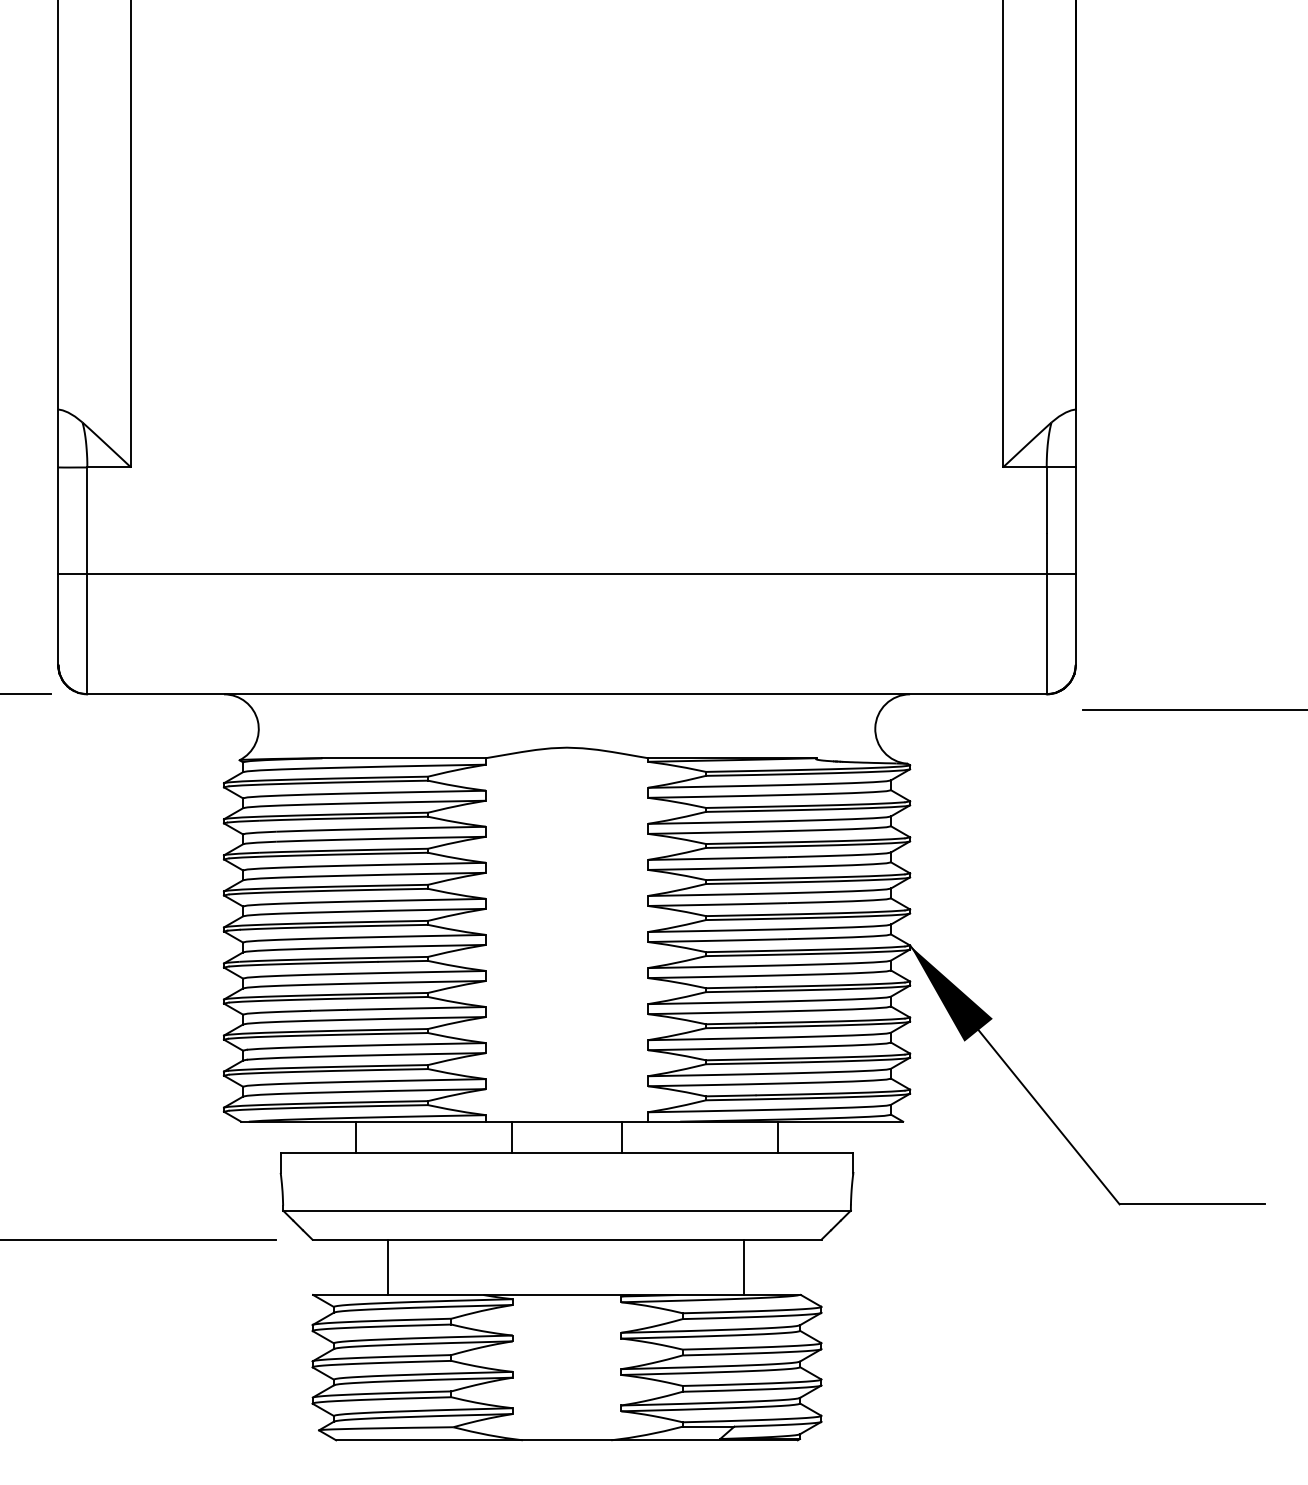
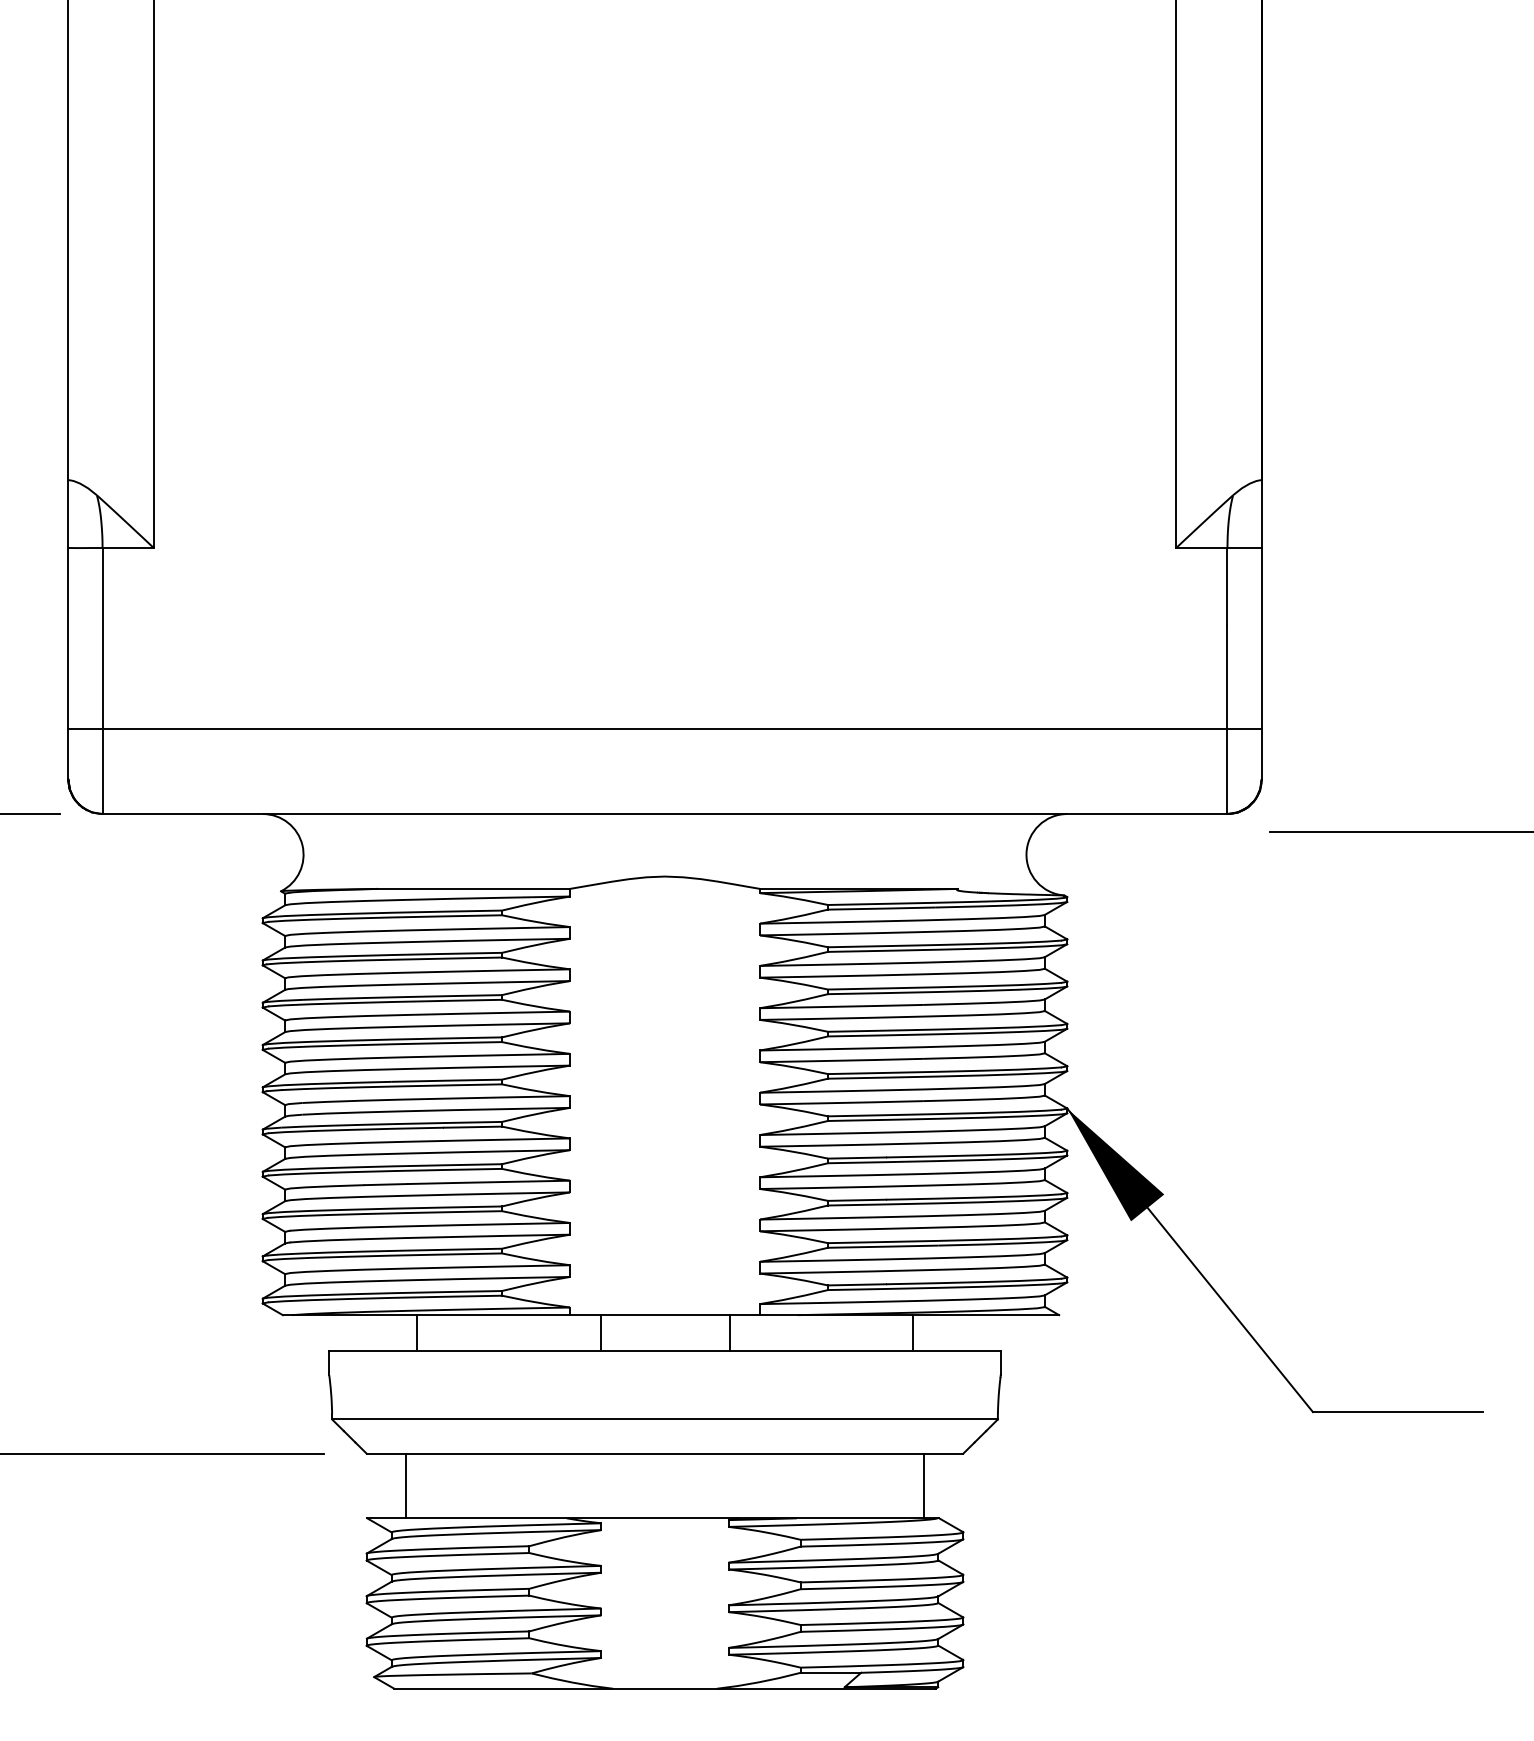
line: (566, 573) -> (664, 728), moved
line: (387, 1266) -> (405, 1485), moved
line: (744, 1266) -> (924, 1485), moved

